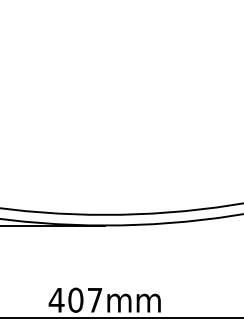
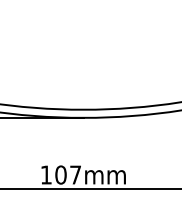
text: (56, 300) -> (46, 175), 407mm -> 107mm

